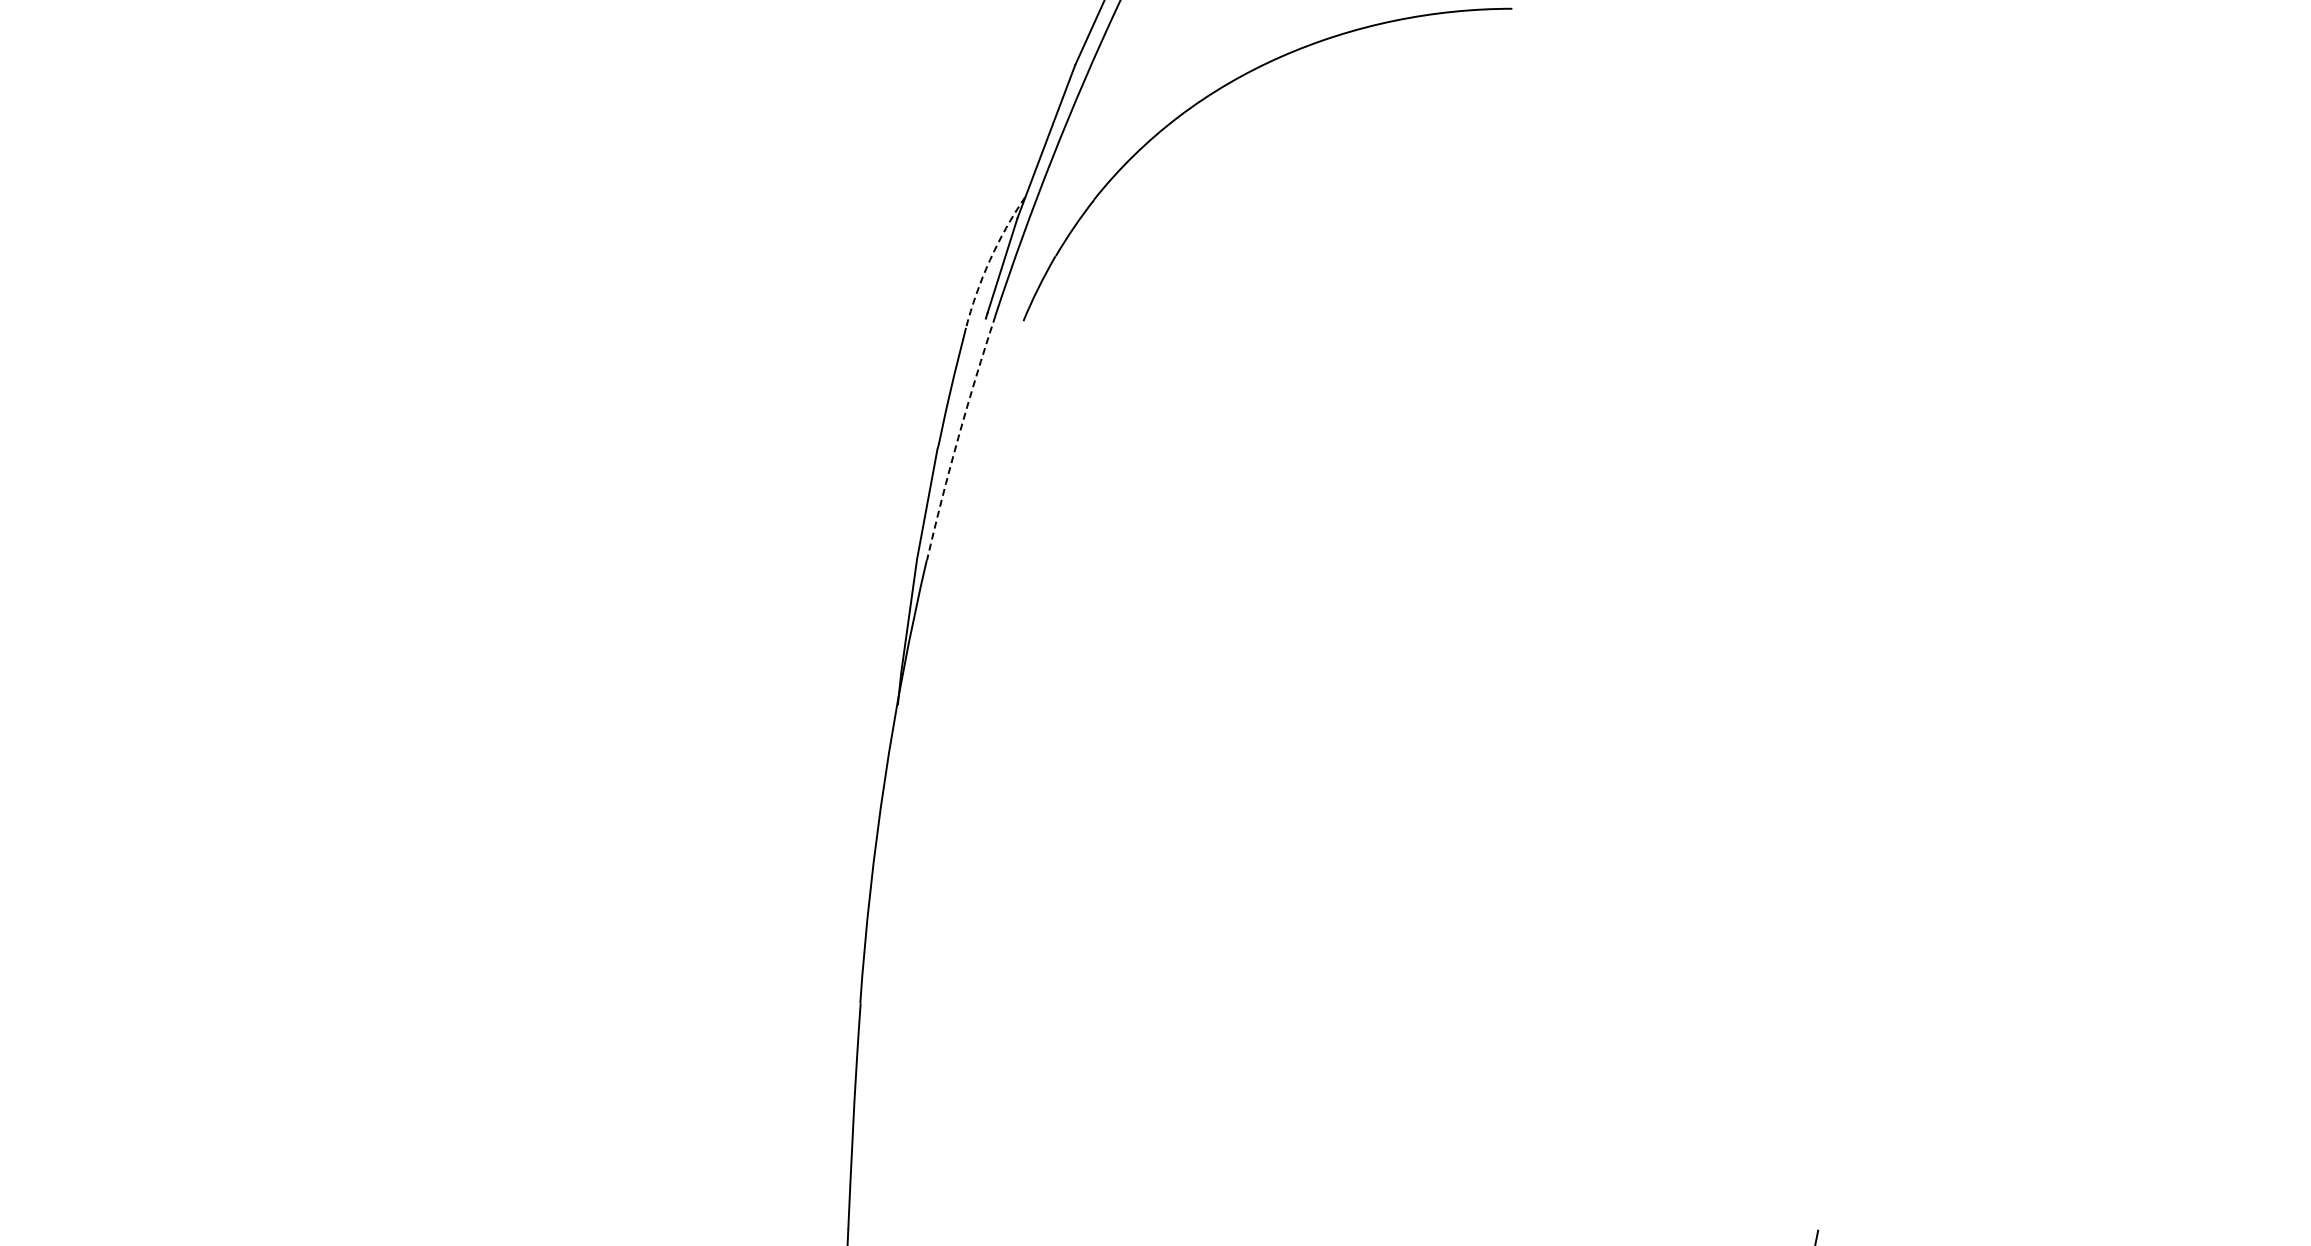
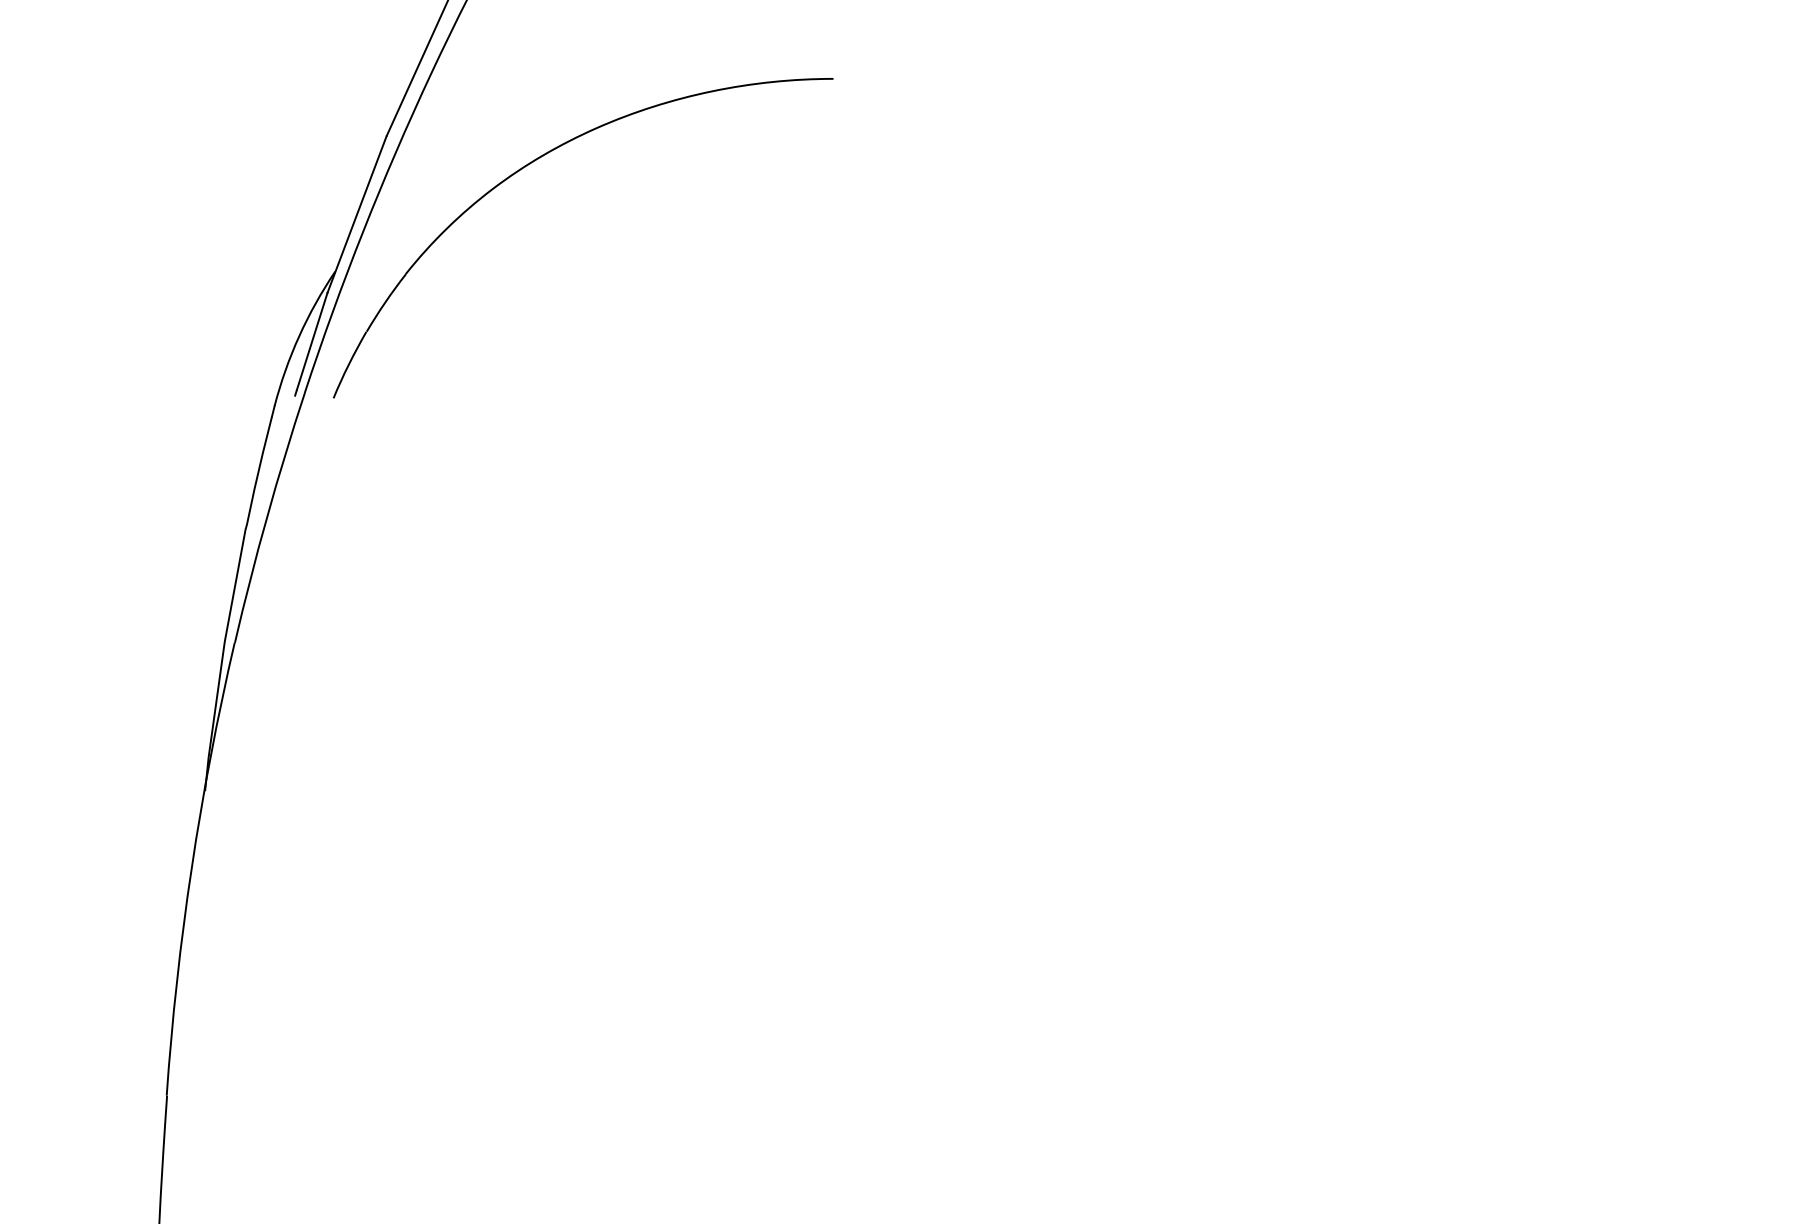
arc: (989, 260) -> (298, 336), dashed -> solid
arc: (958, 437) -> (267, 517), dashed -> solid

